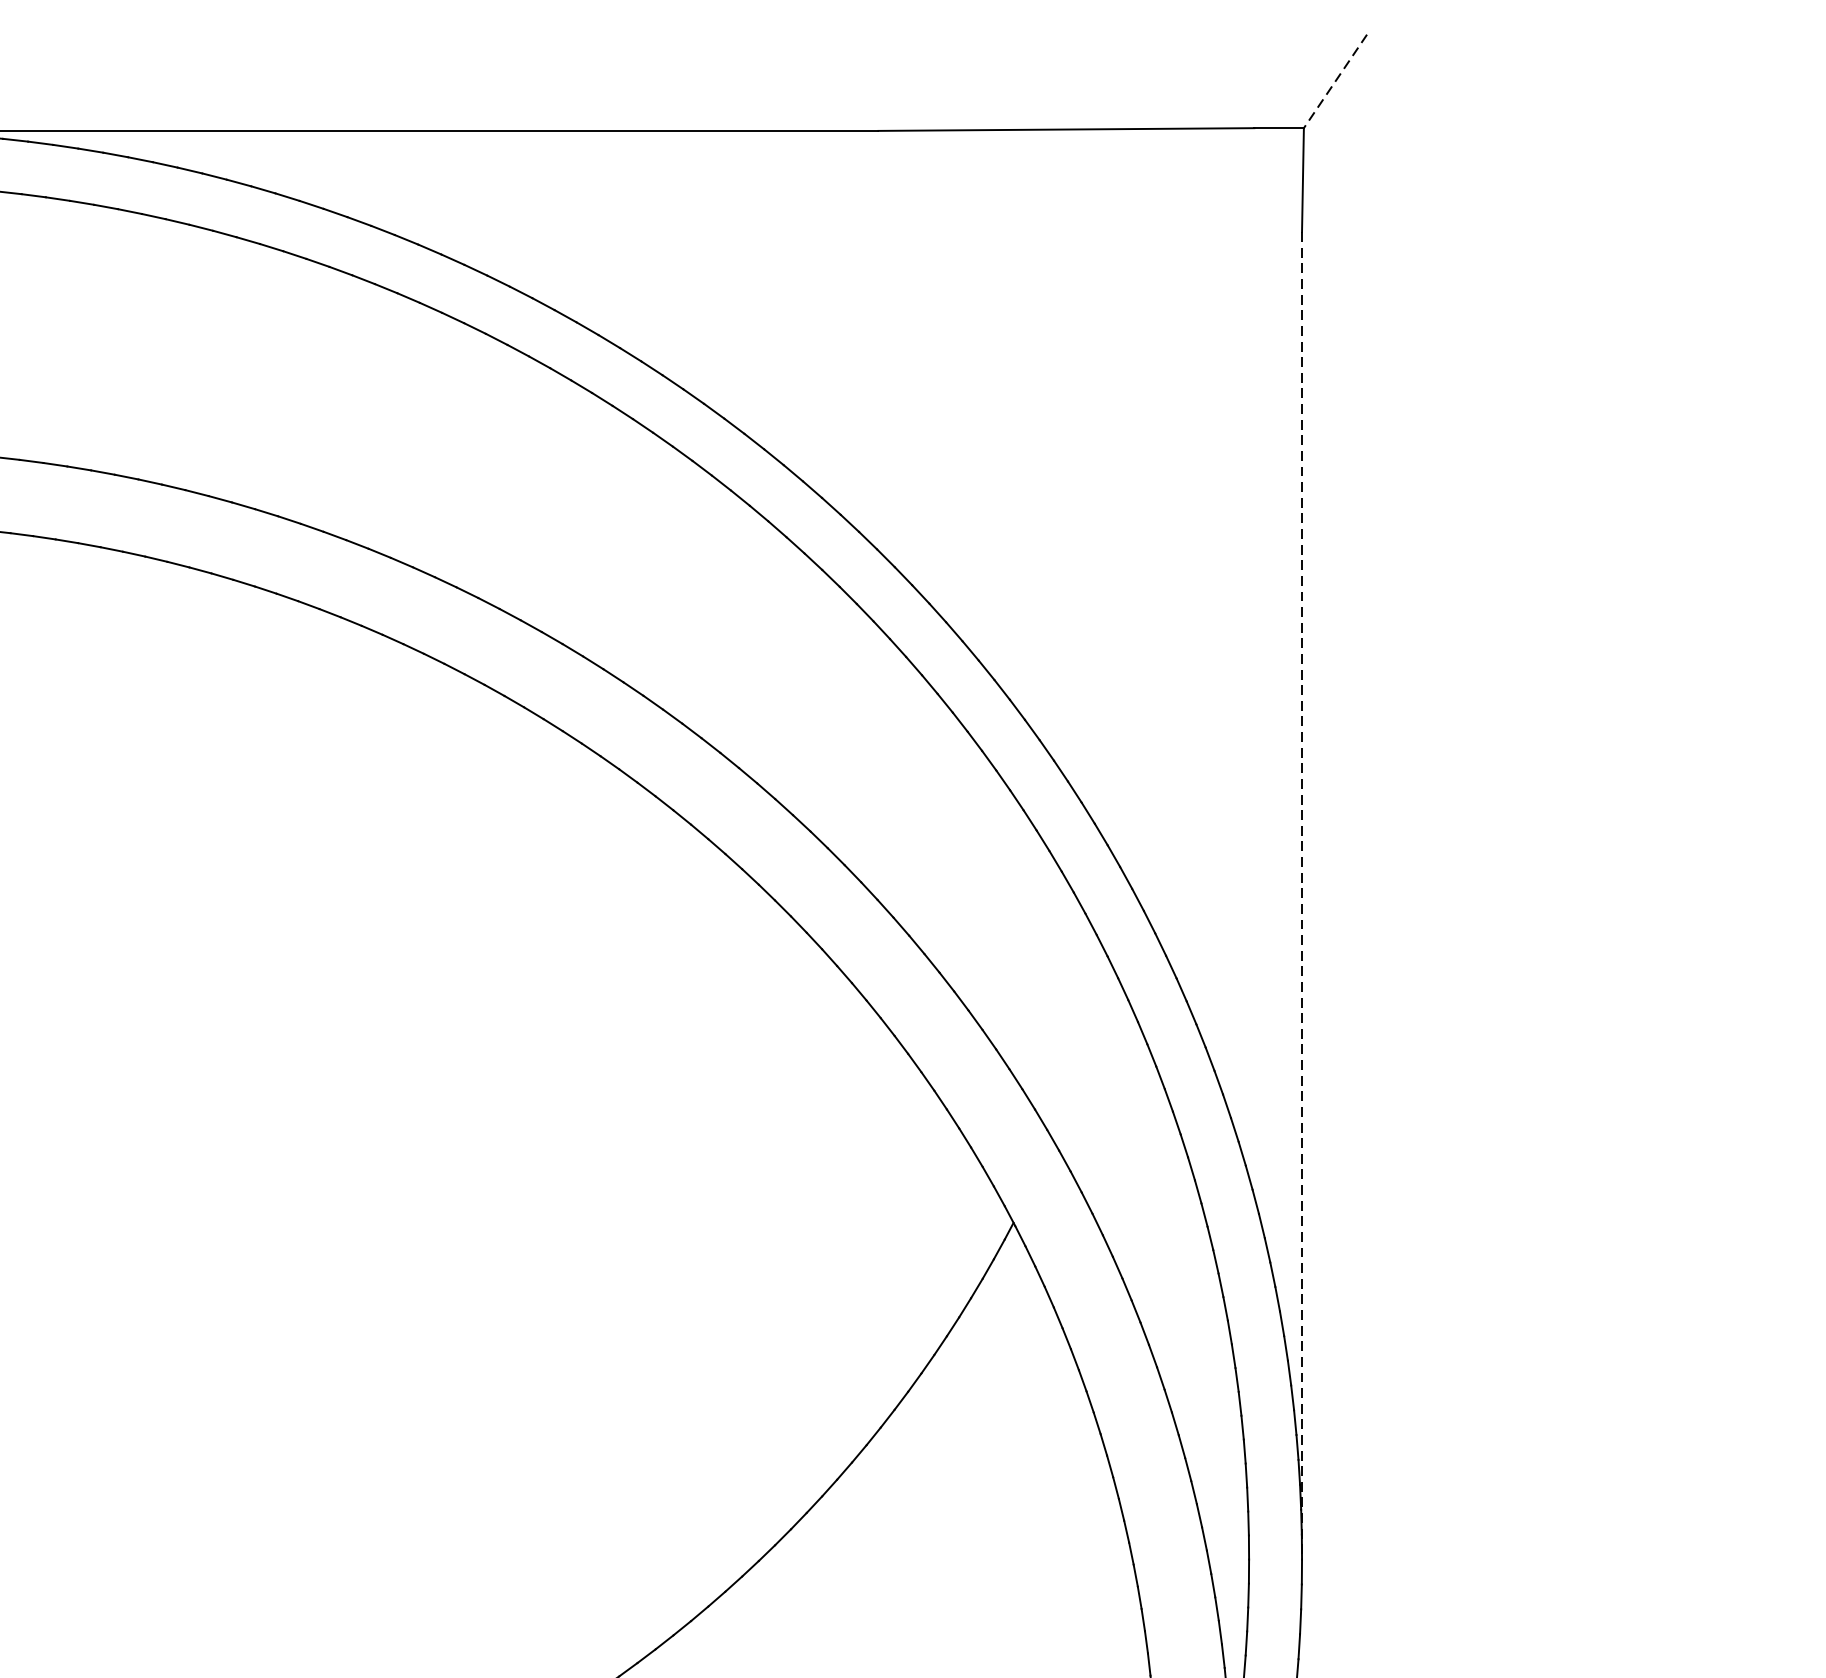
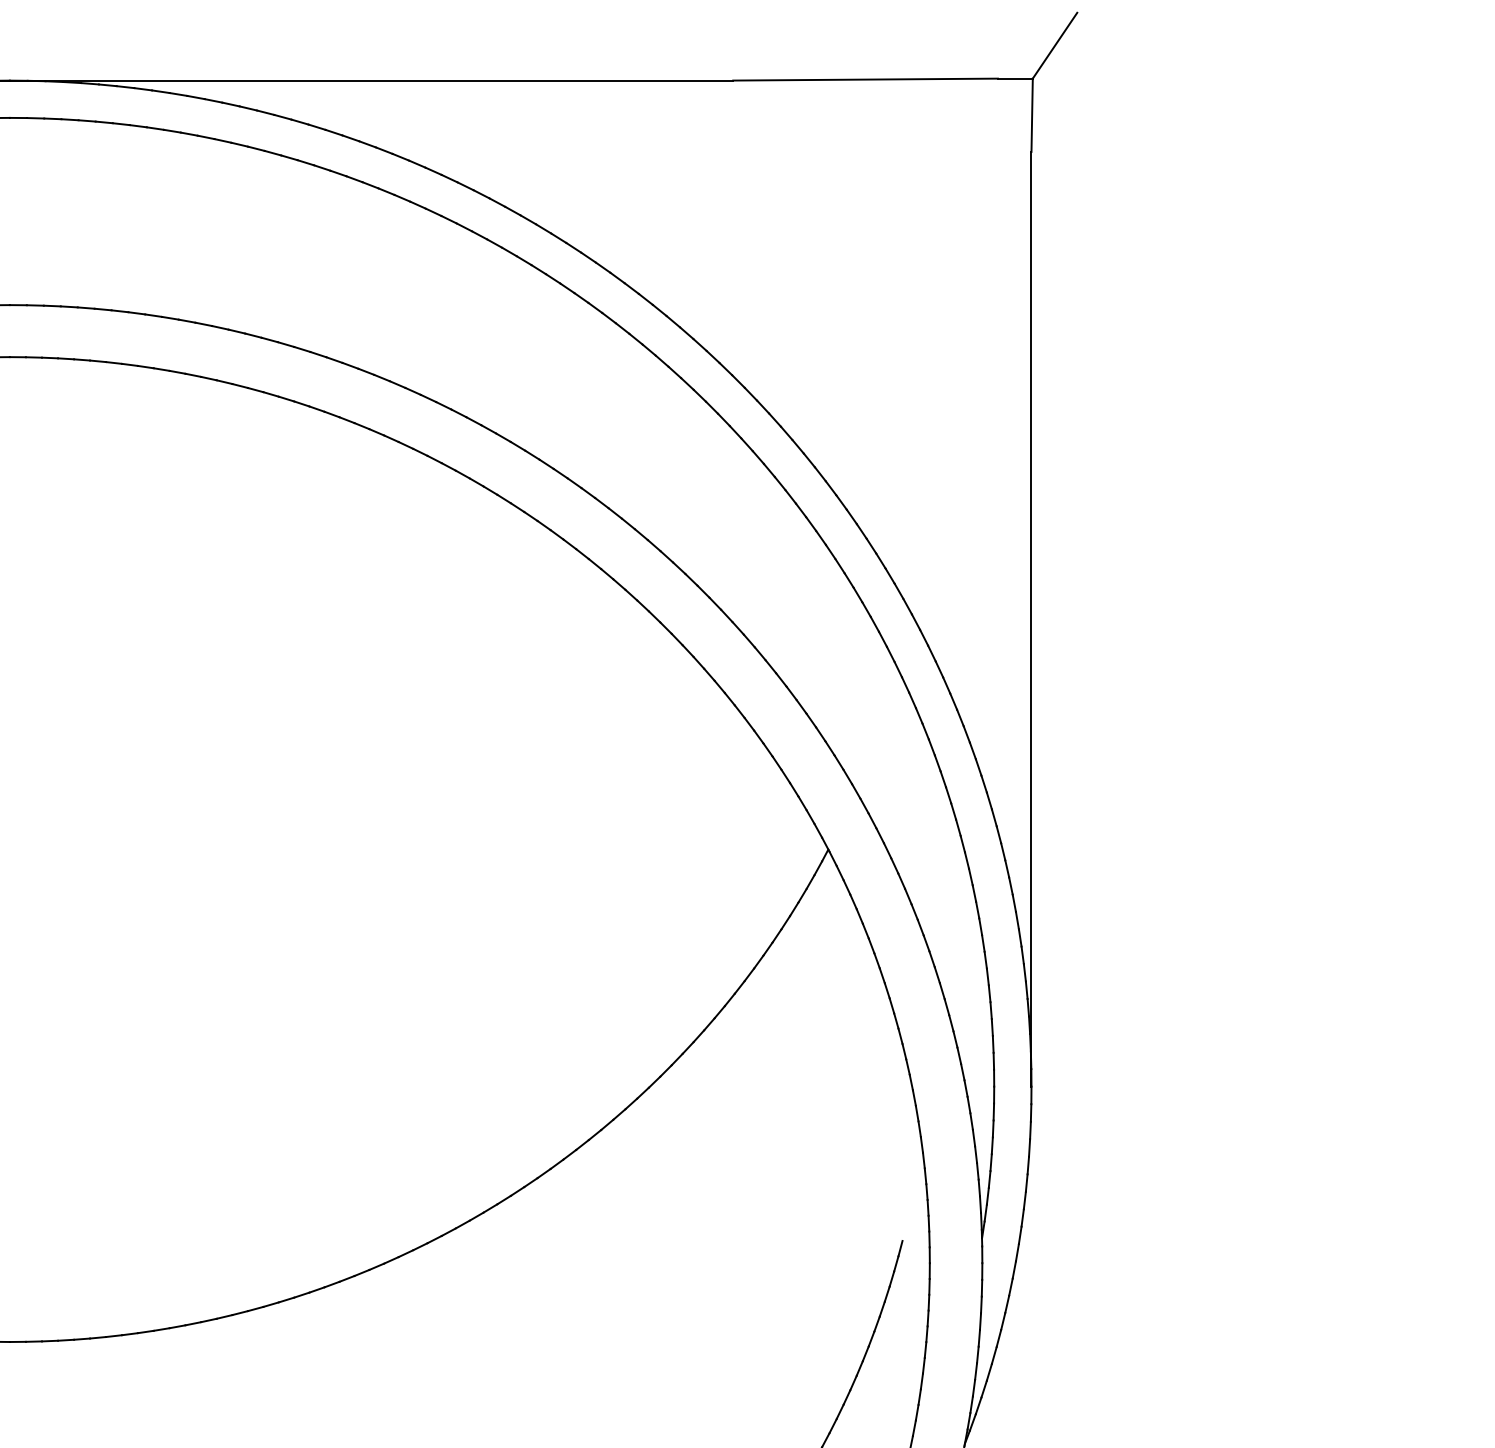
line: (1336, 81) -> (1055, 45), dashed -> solid
line: (1302, 896) -> (1031, 619), dashed -> solid

